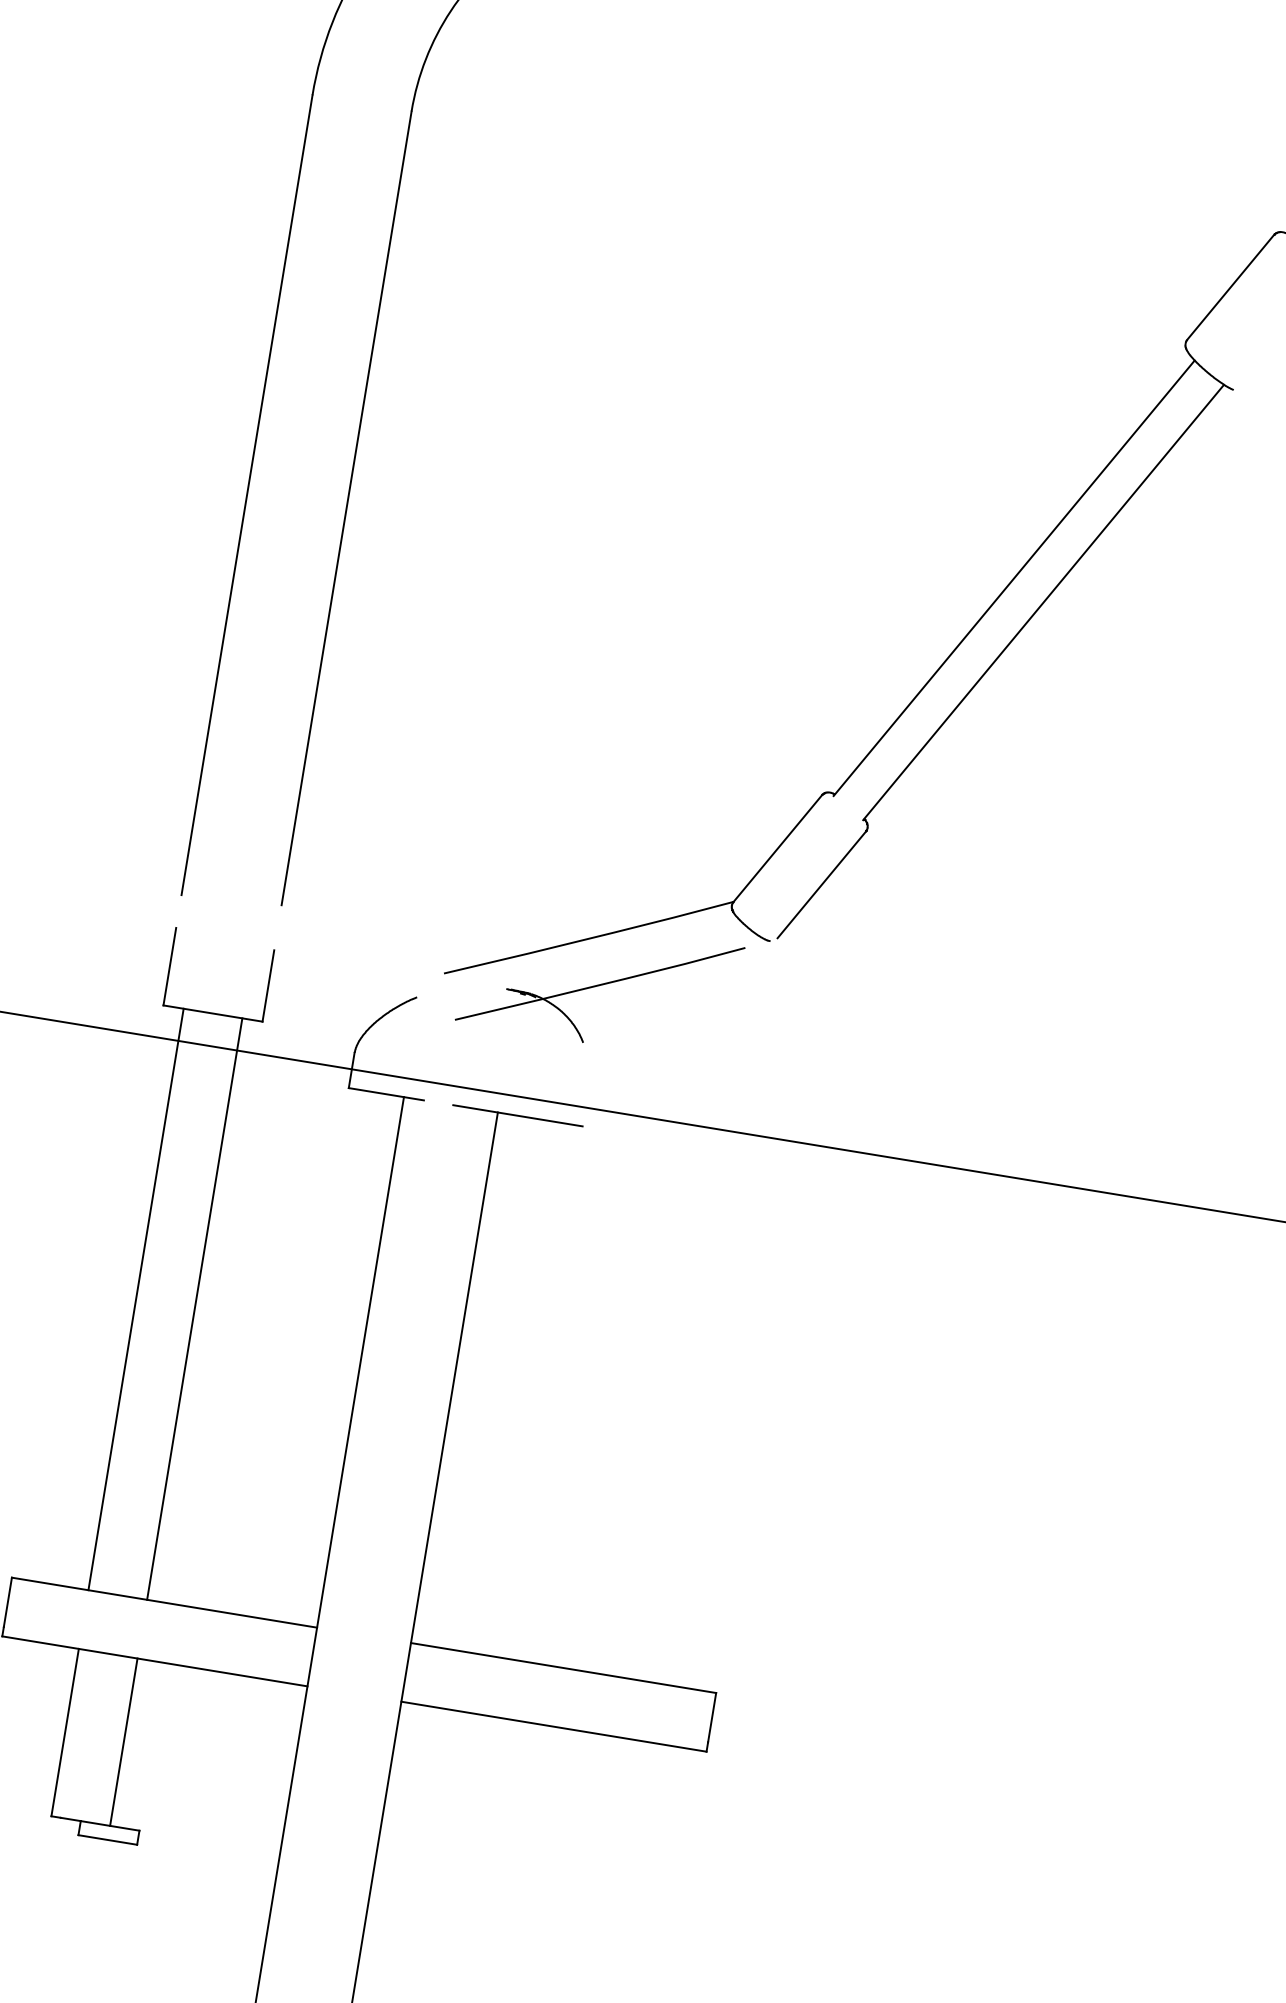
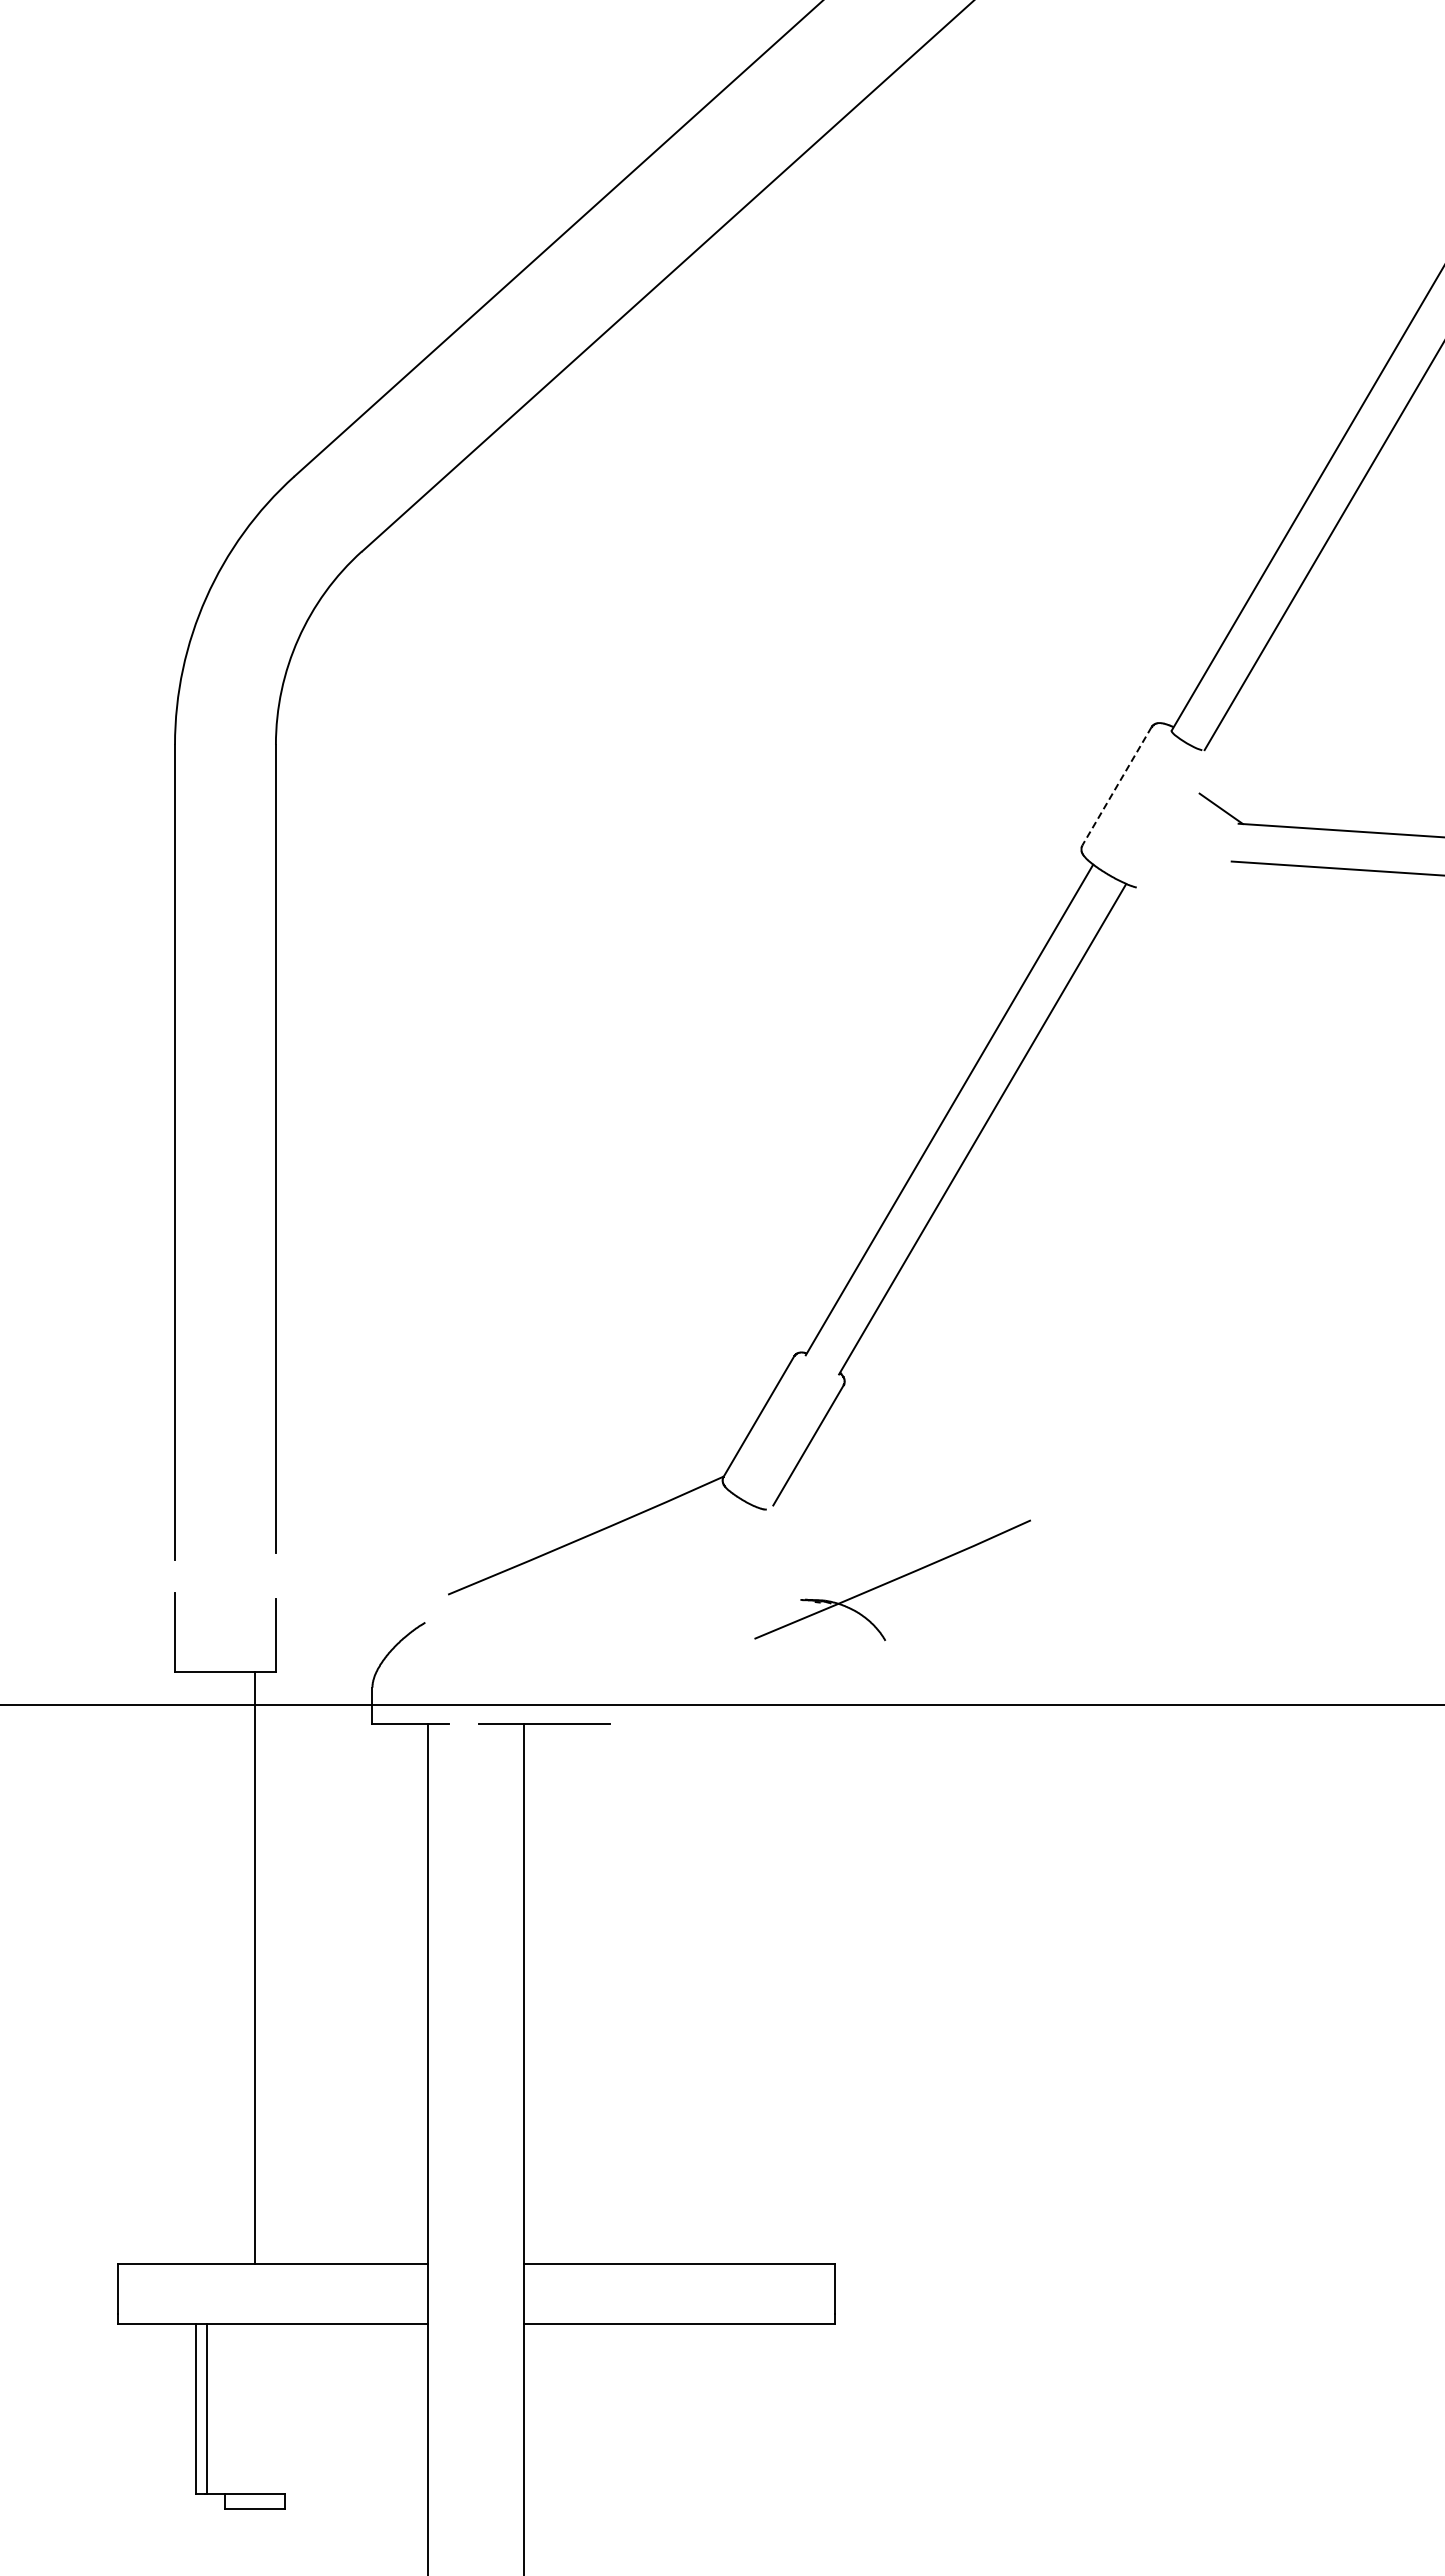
line: (1230, 287) -> (1116, 786), solid -> dashed
part: (599, 983) -> (892, 1579), moved
line: (136, 1298) -> (195, 1967), removed
line: (124, 1741) -> (207, 2408), moved

